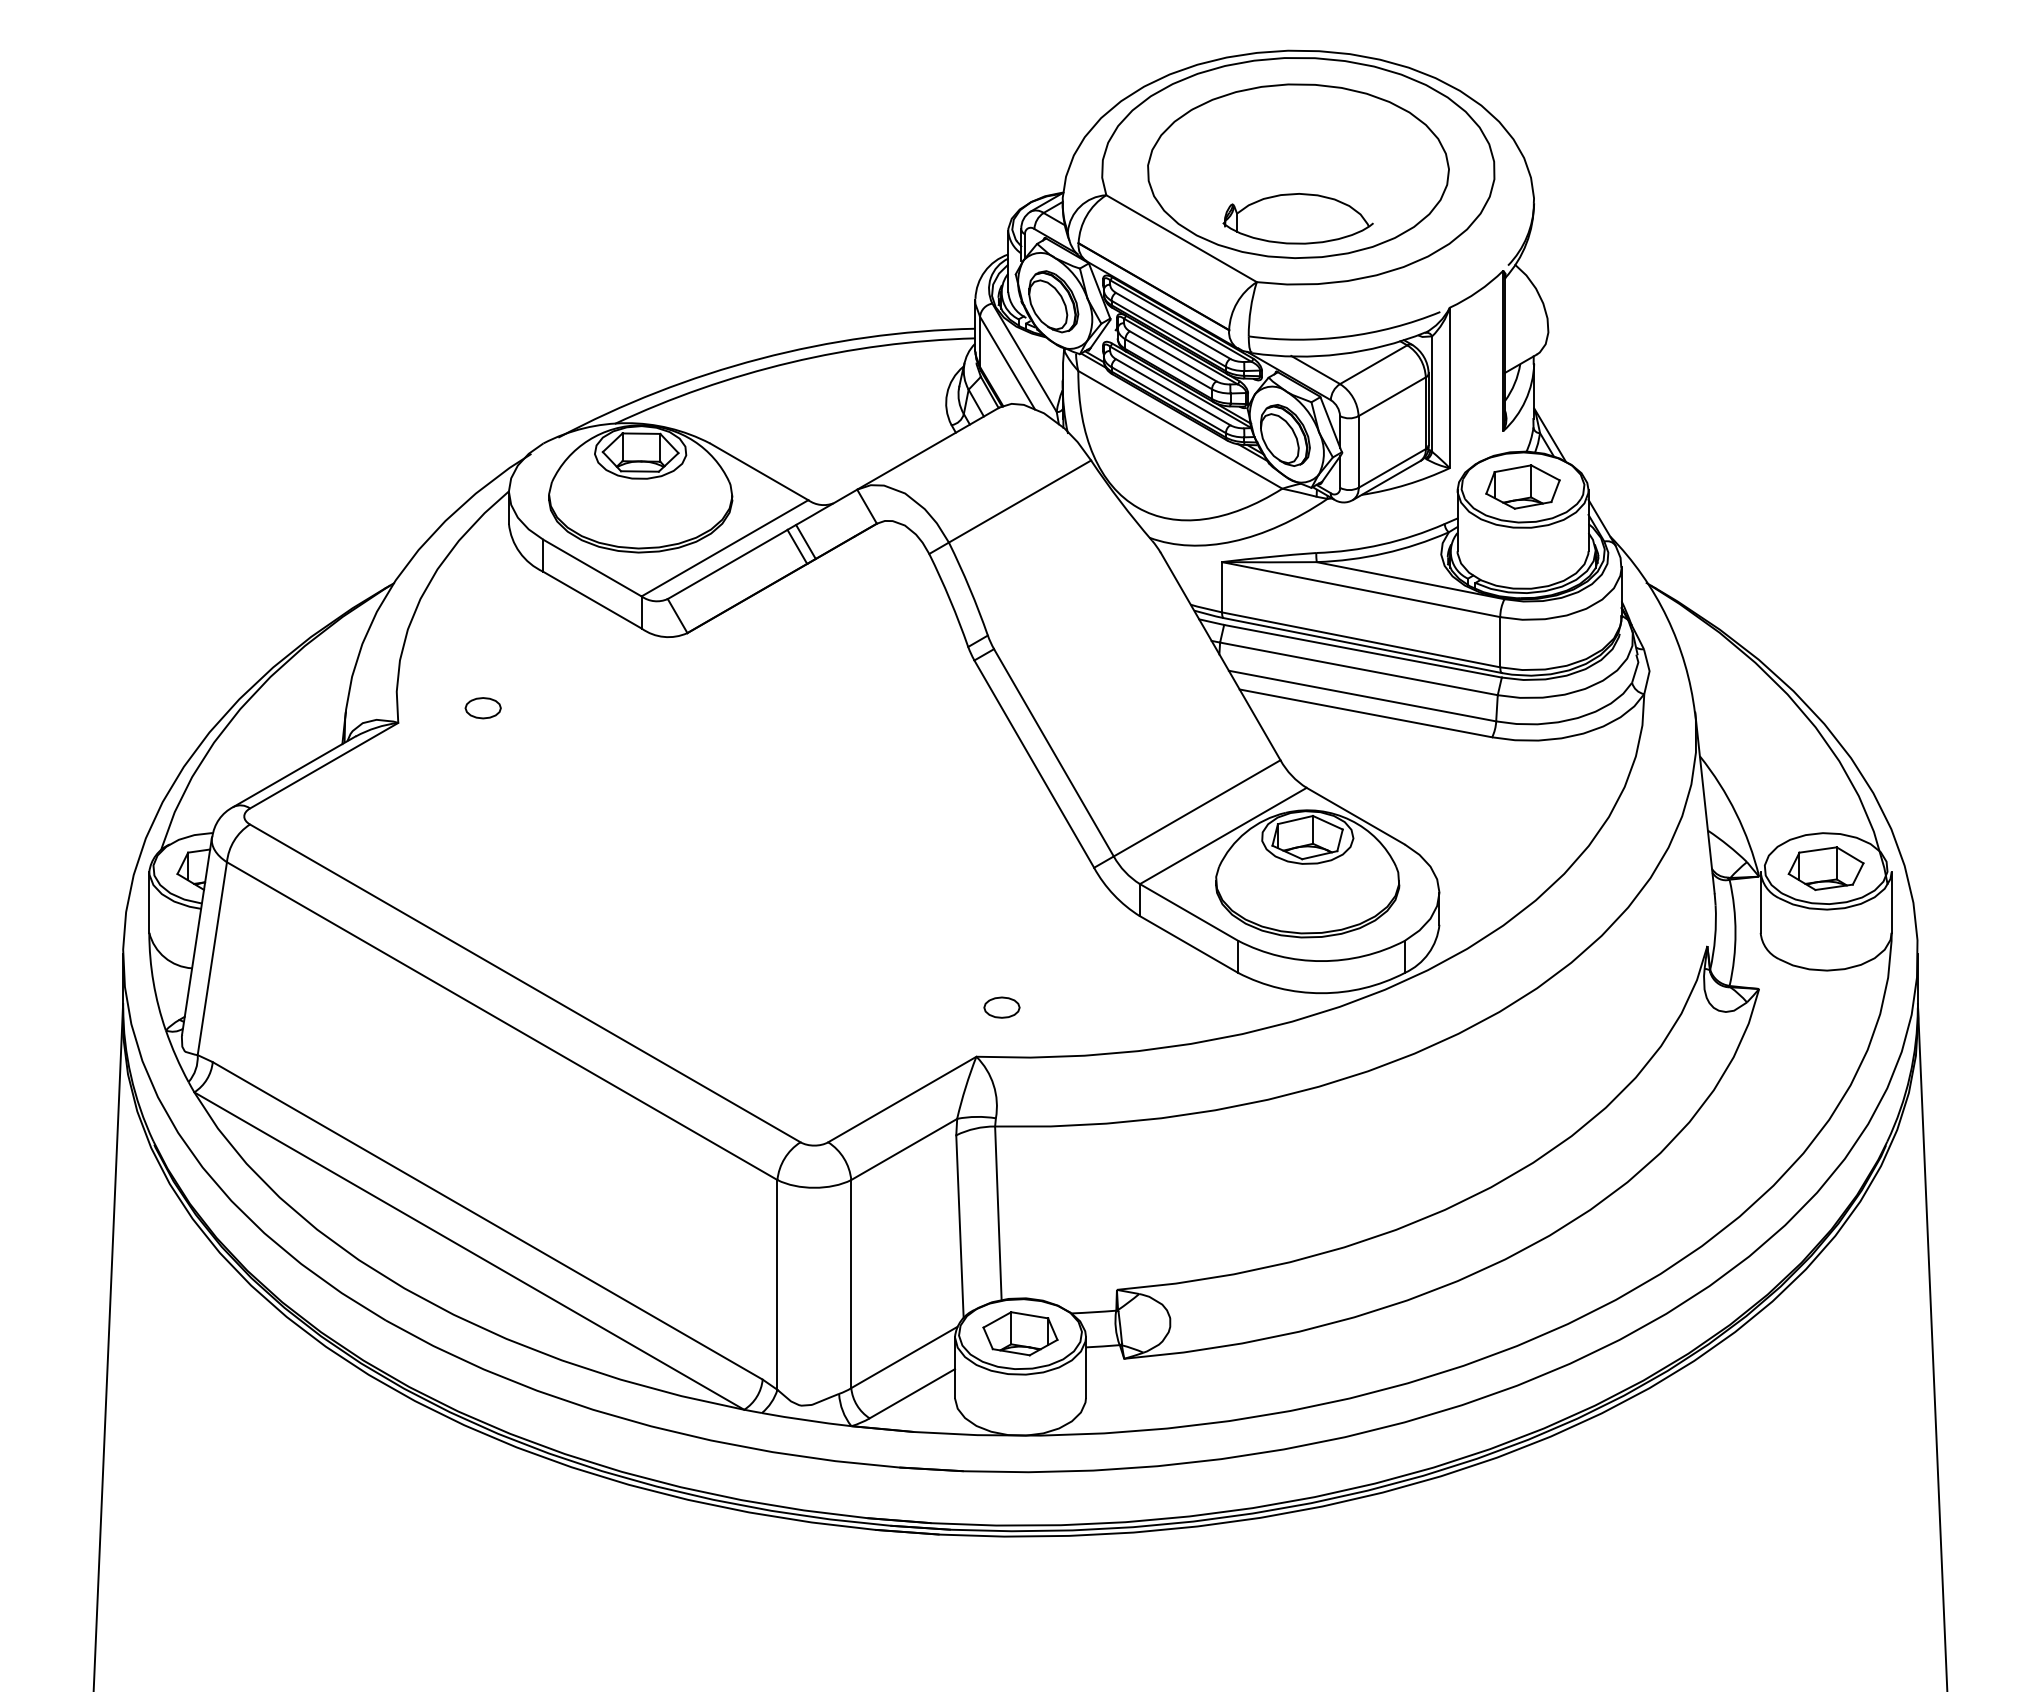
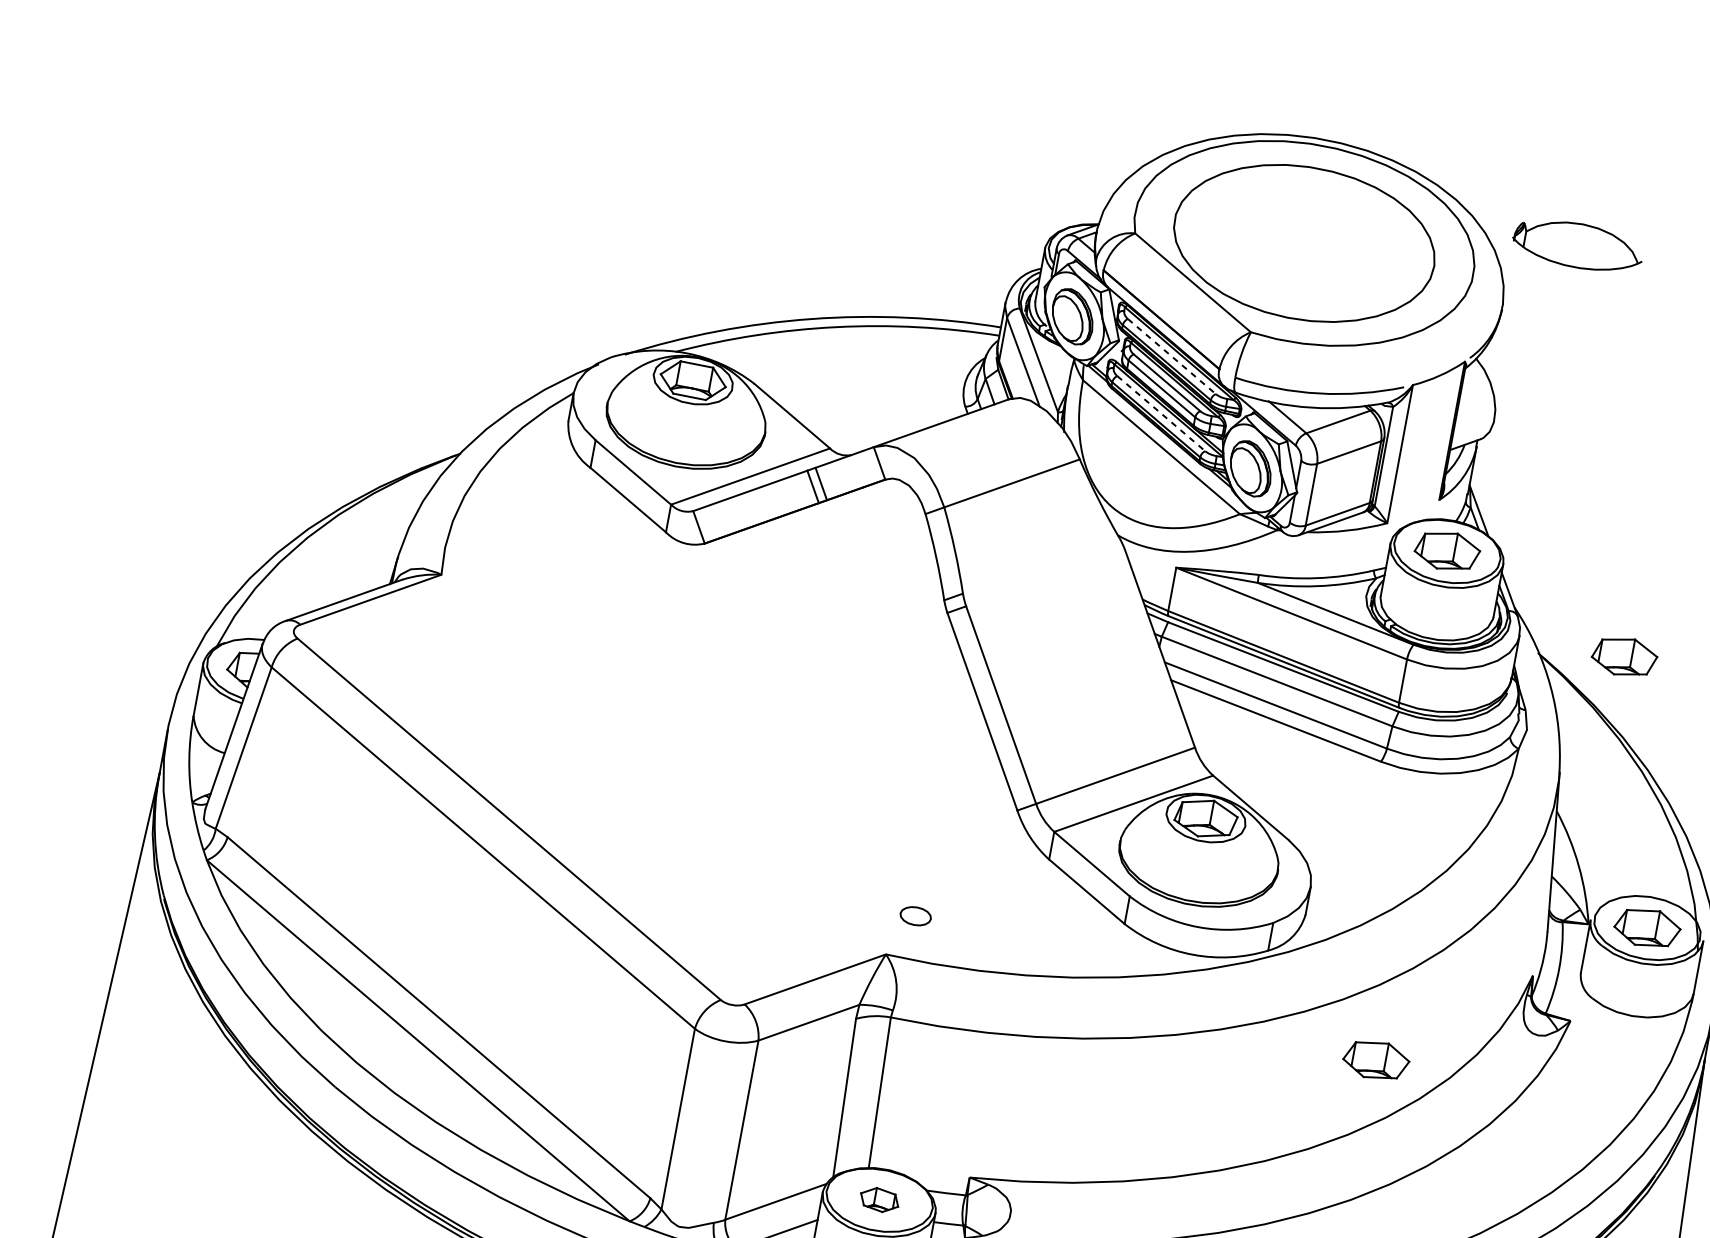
part: (1297, 218) -> (1577, 245), moved
line: (1173, 326) -> (1172, 357), solid -> dashed
line: (1173, 392) -> (1161, 413), solid -> dashed
part: (1743, 568) -> (1624, 656), added
part: (482, 708) -> (516, 575), removed
part: (1548, 1073) -> (1375, 1060), added
part: (1020, 1333) -> (879, 1199), size x0.6

